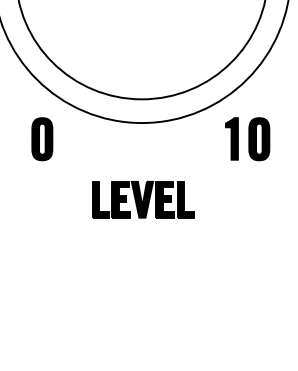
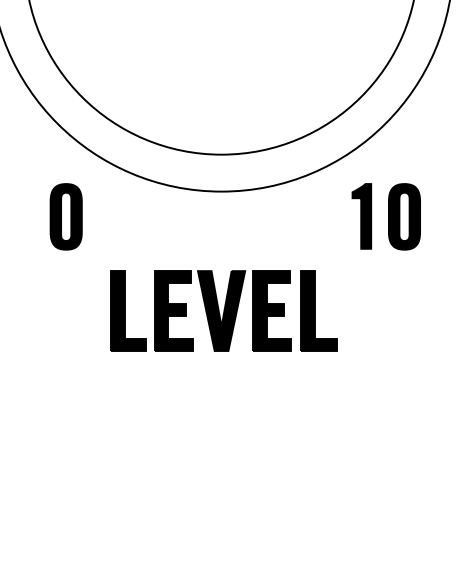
part: (143, 199) -> (223, 310), size x1.43

